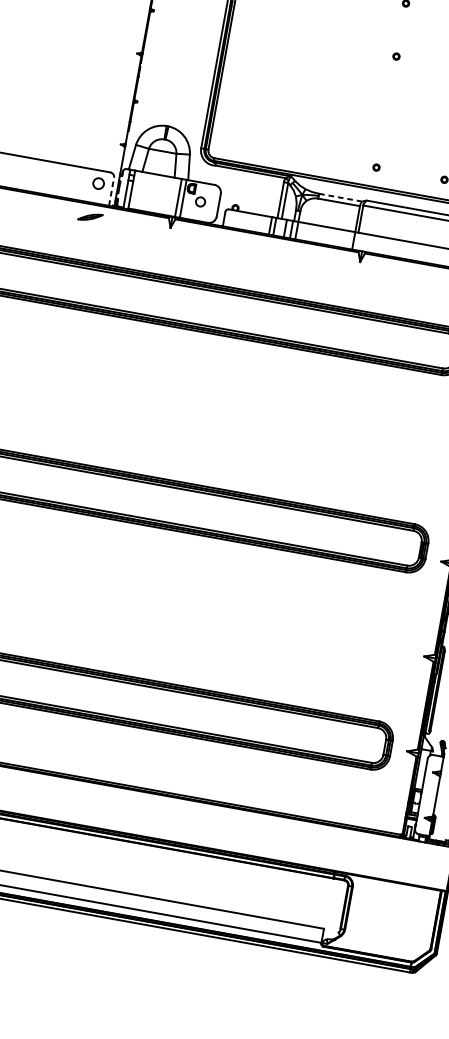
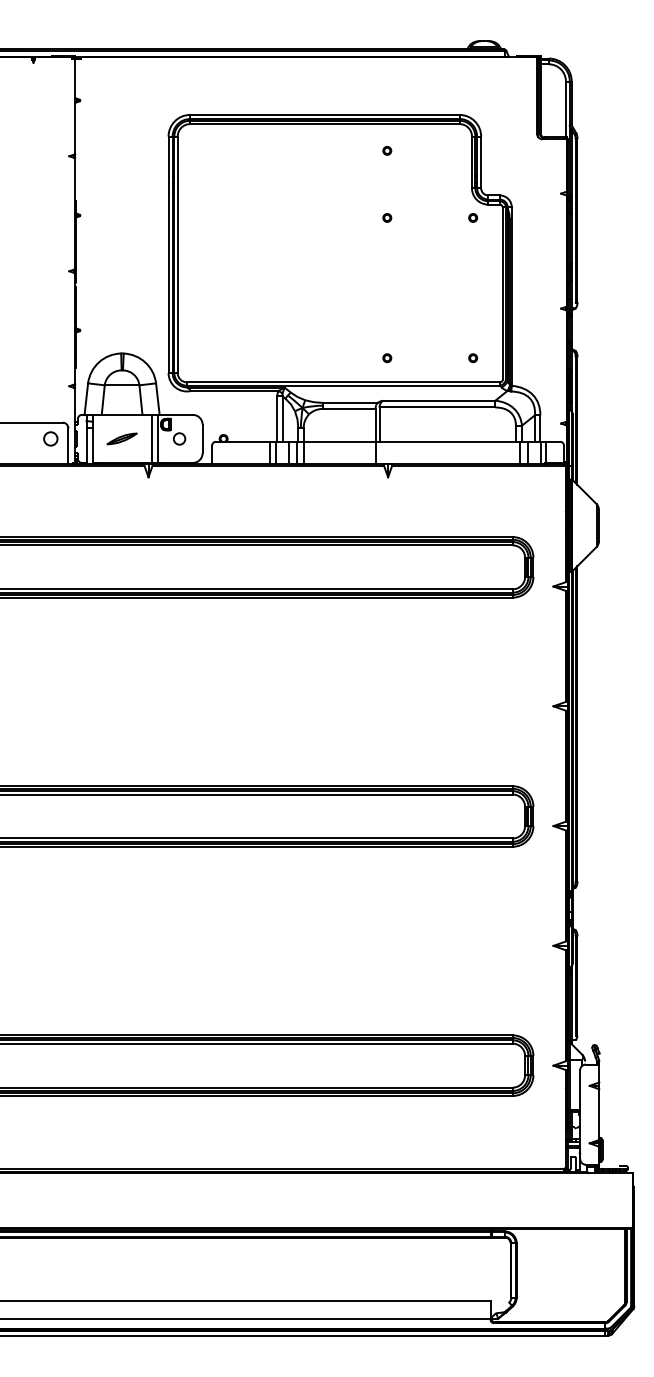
line: (111, 192) -> (68, 446), dashed -> solid
line: (341, 197) -> (350, 402), dashed -> solid
part: (89, 216) -> (121, 438), moved

